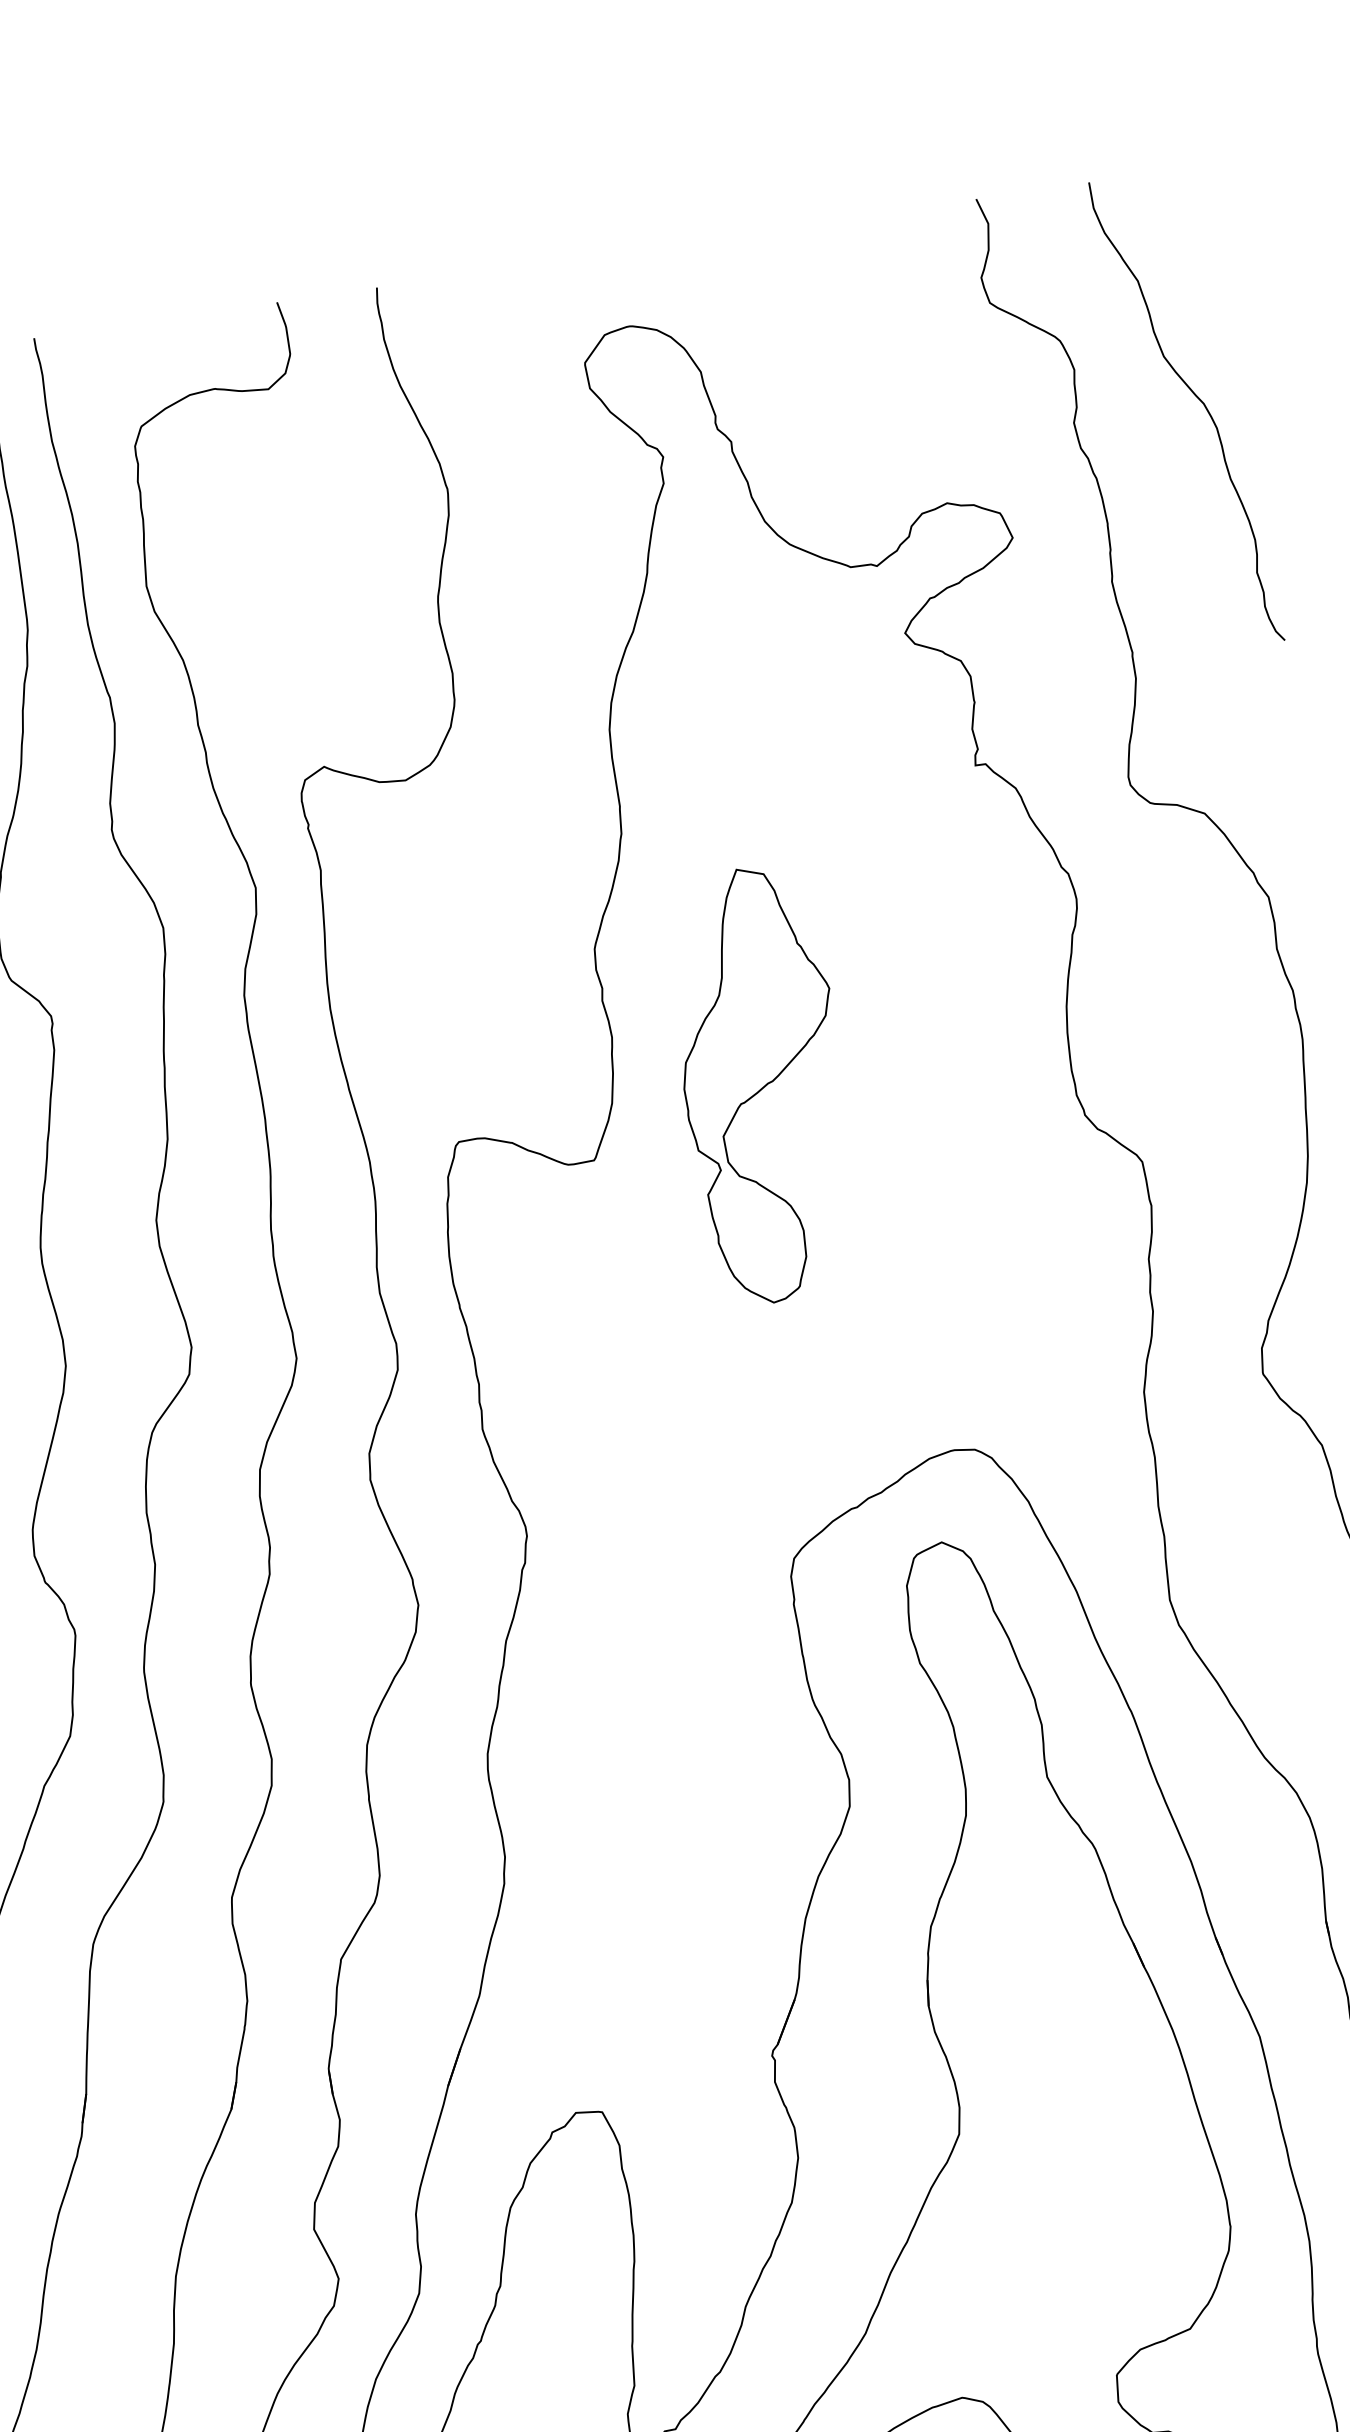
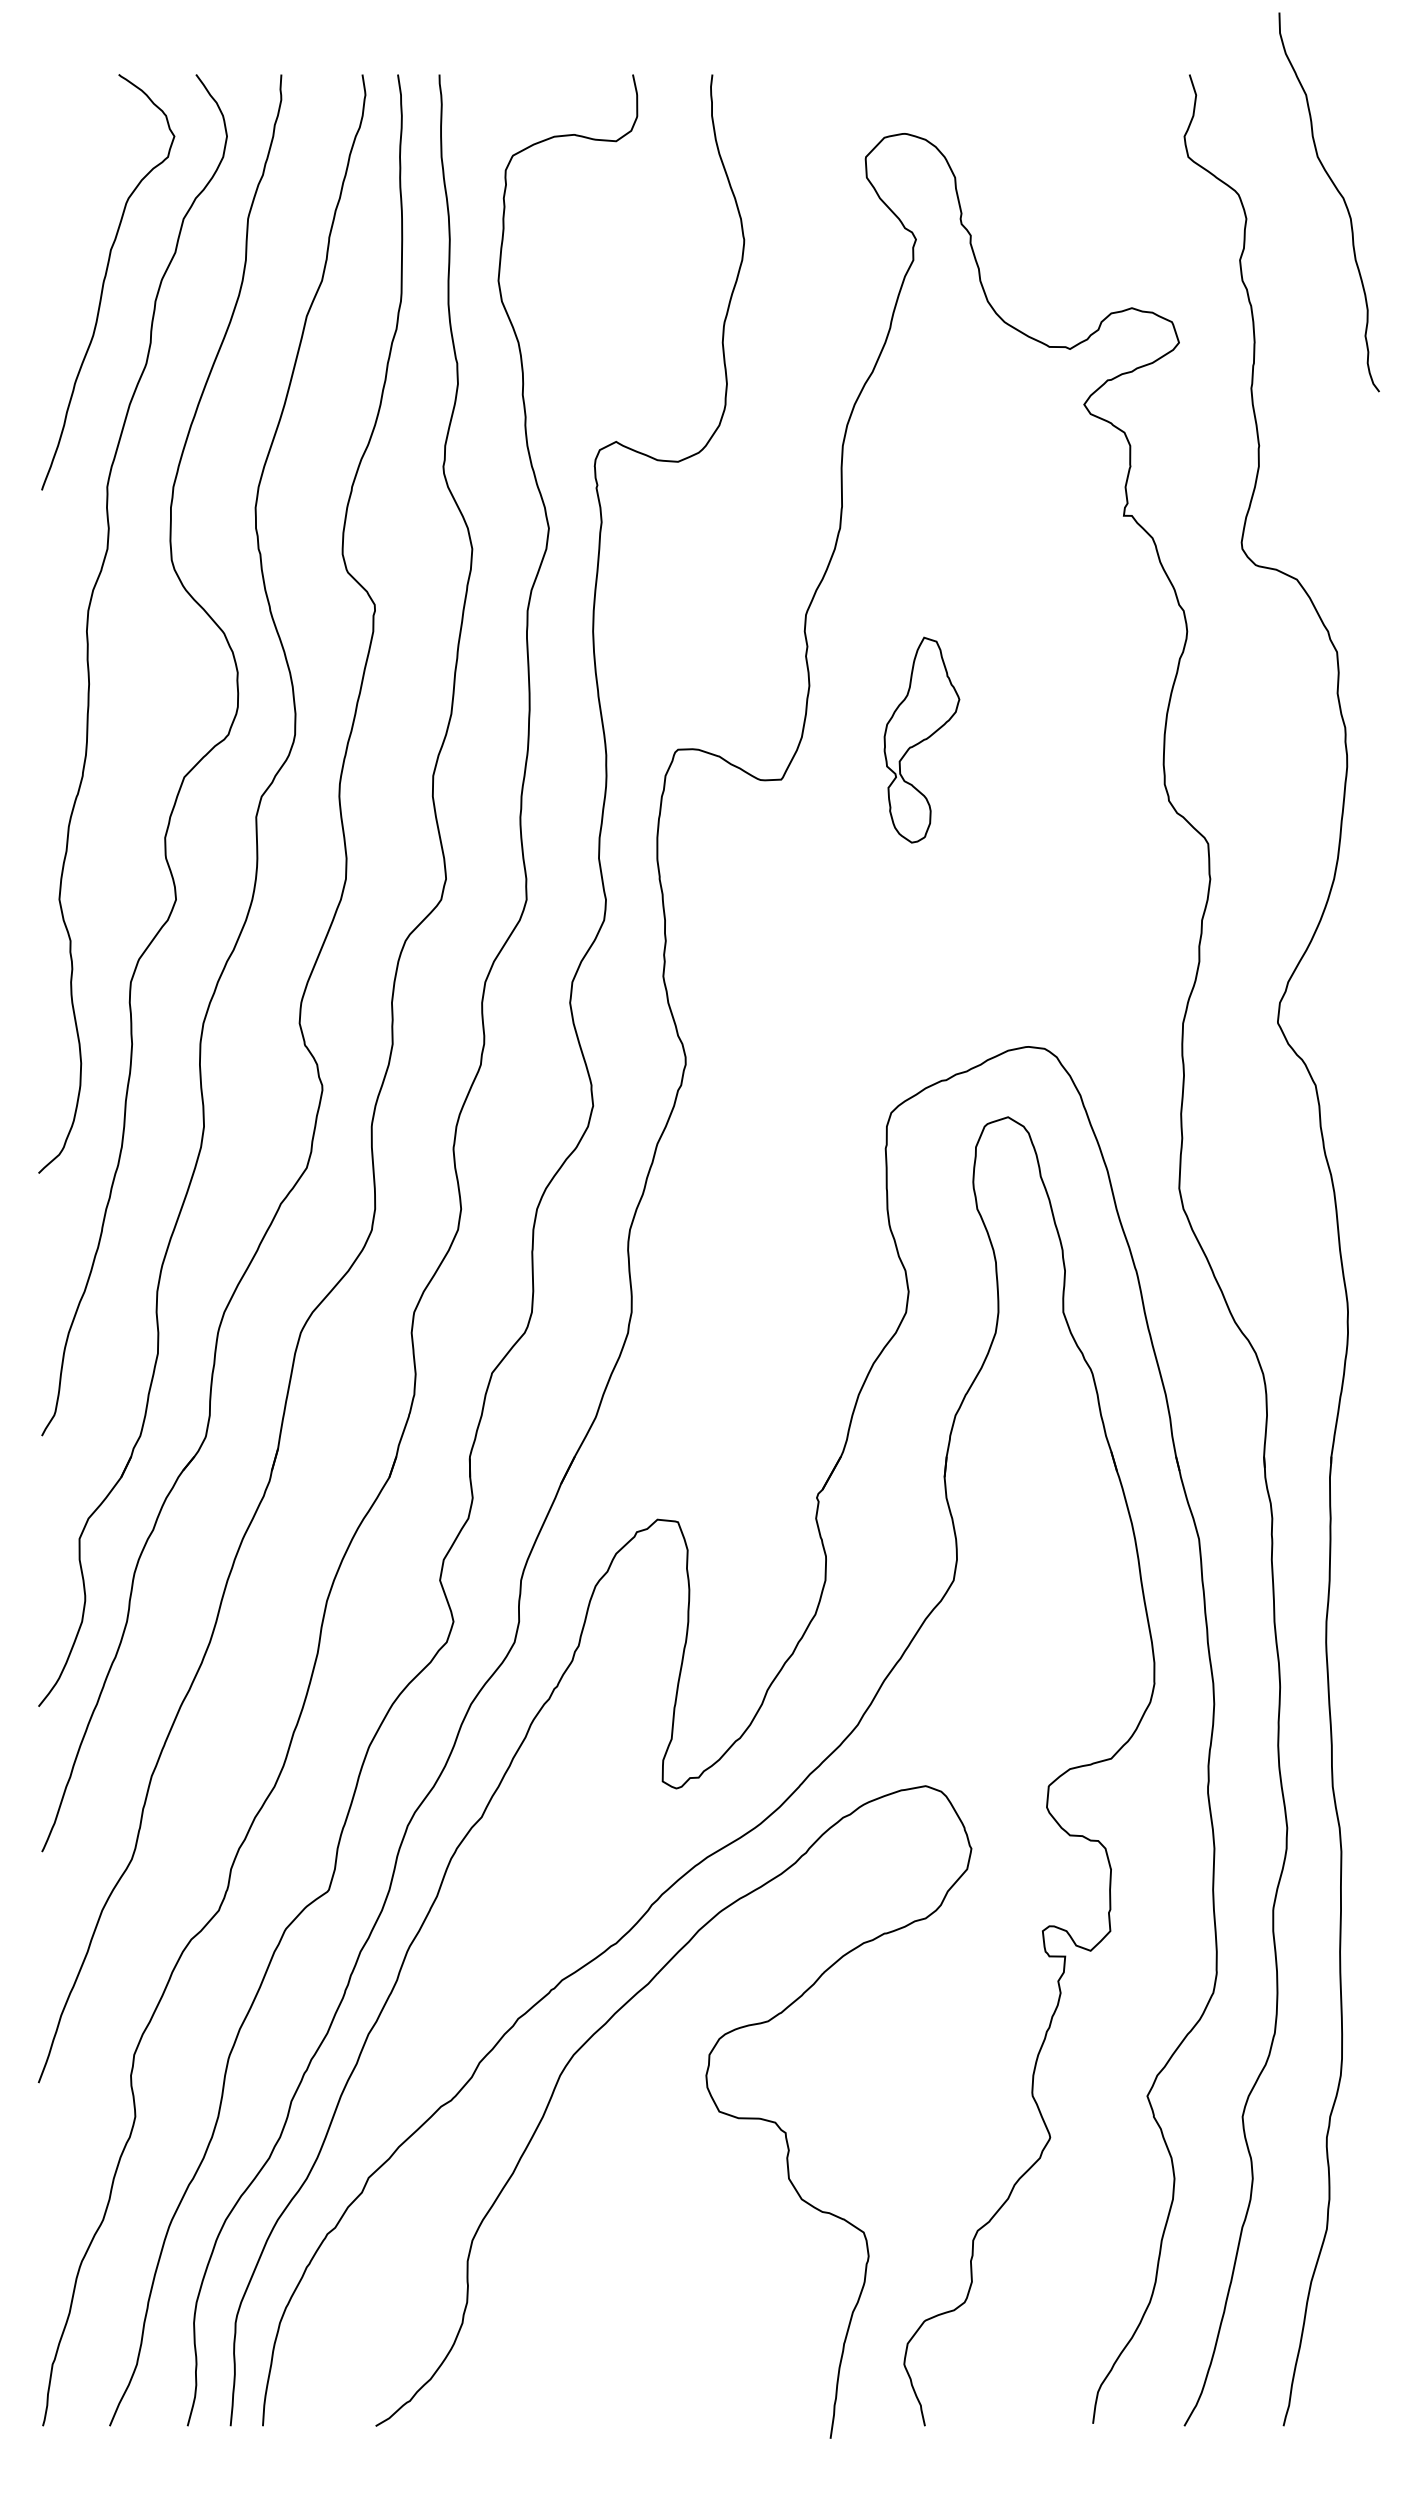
curve: (1196, 398) -> (1338, 193), moved
part: (762, 1083) -> (921, 739), size x0.6

